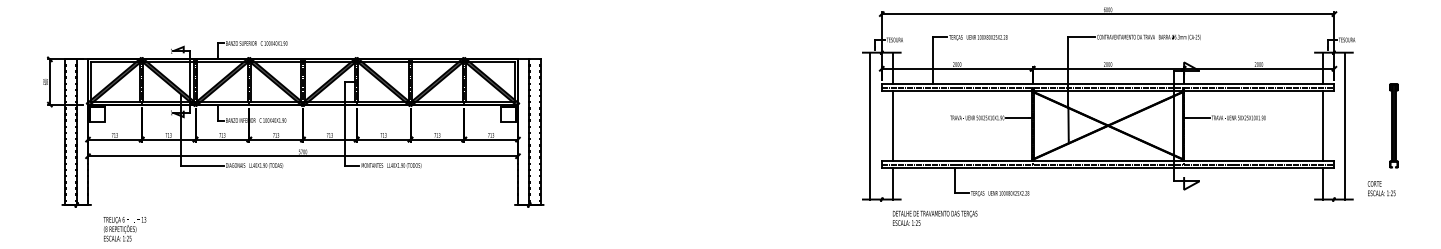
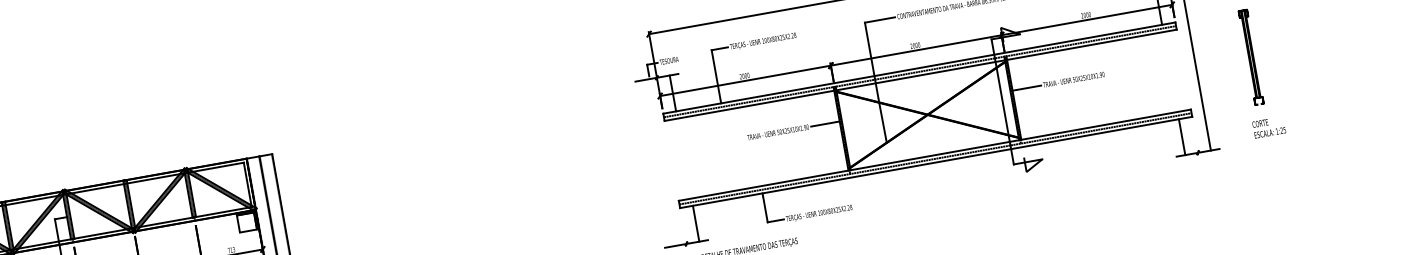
line: (870, 125) -> (658, 162), removed
line: (893, 125) -> (684, 157), removed
line: (1322, 125) -> (1170, 71), removed
text: (1381, 188) -> (1268, 127), moved

